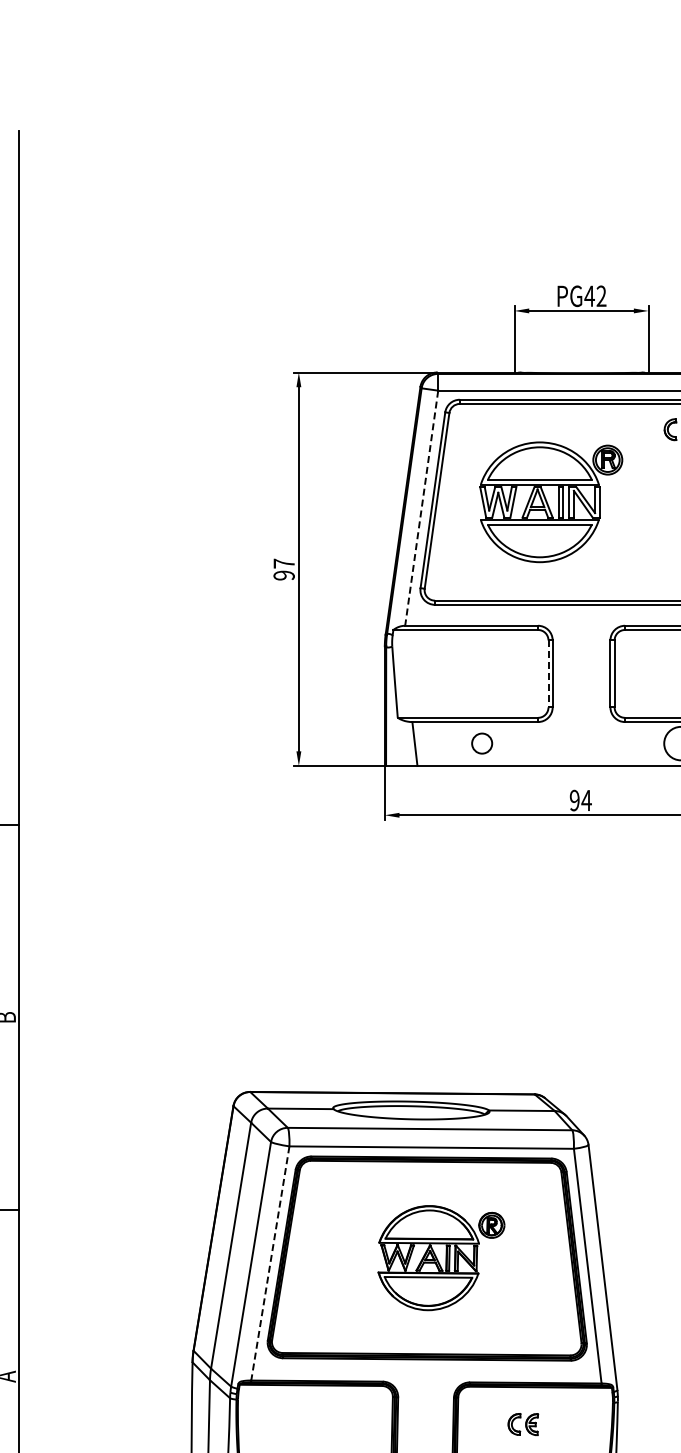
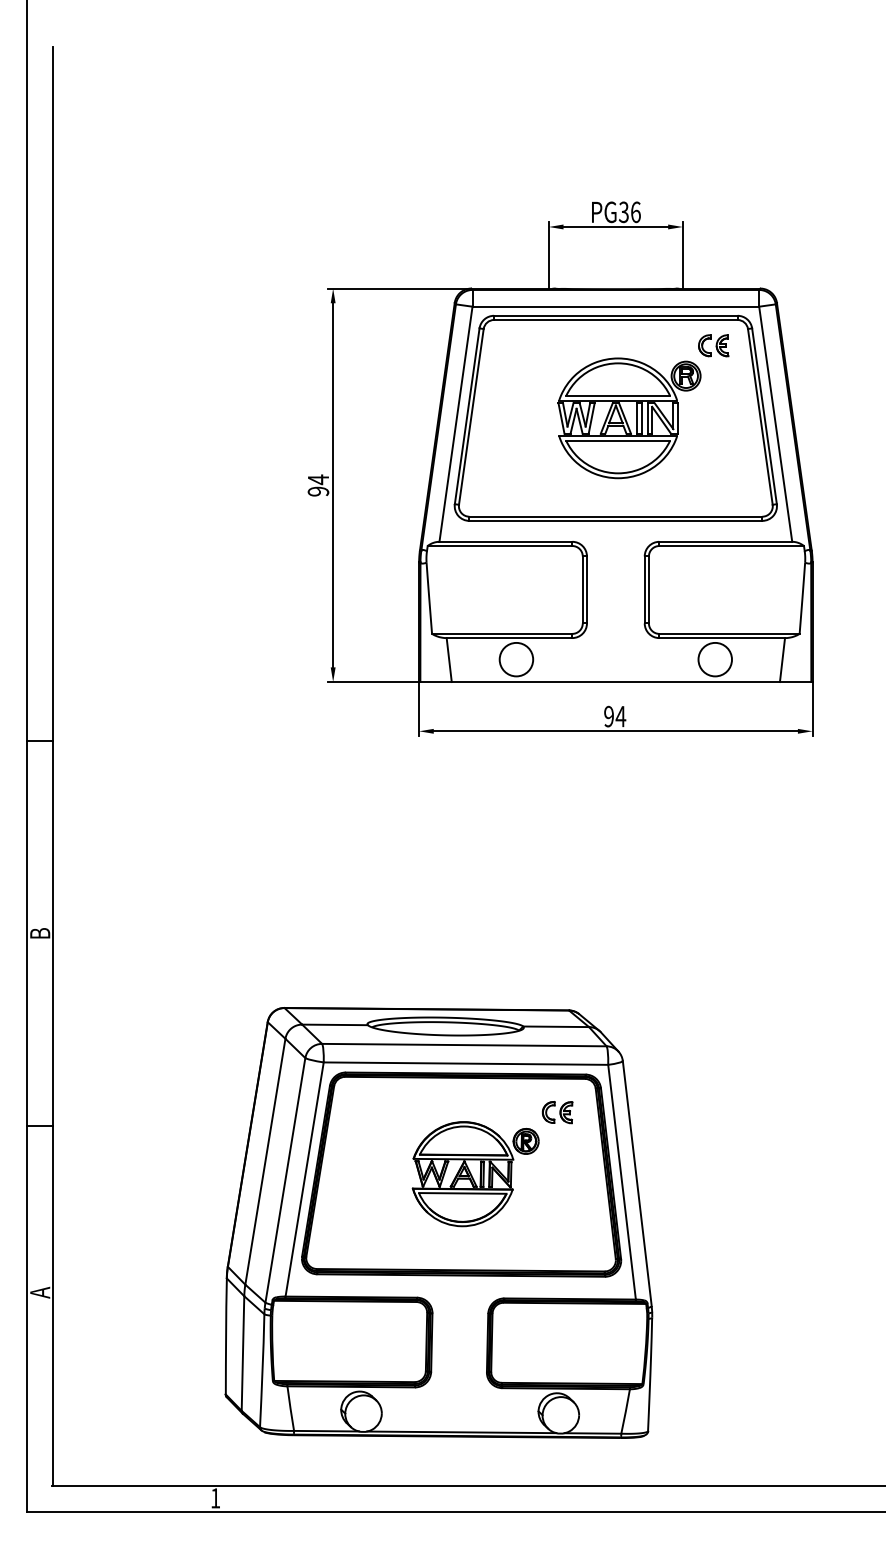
text: (595, 296) -> (629, 212), PG42 -> PG36
part: (551, 502) -> (629, 418), moved
line: (422, 508) -> (456, 424), dashed -> solid
text: (284, 563) -> (318, 479), 97 -> 94
line: (548, 674) -> (582, 590), dashed -> solid
circle: (482, 743) -> (516, 659), size x1.67
line: (270, 1263) -> (304, 1179), dashed -> solid
part: (523, 1424) -> (557, 1112), moved

